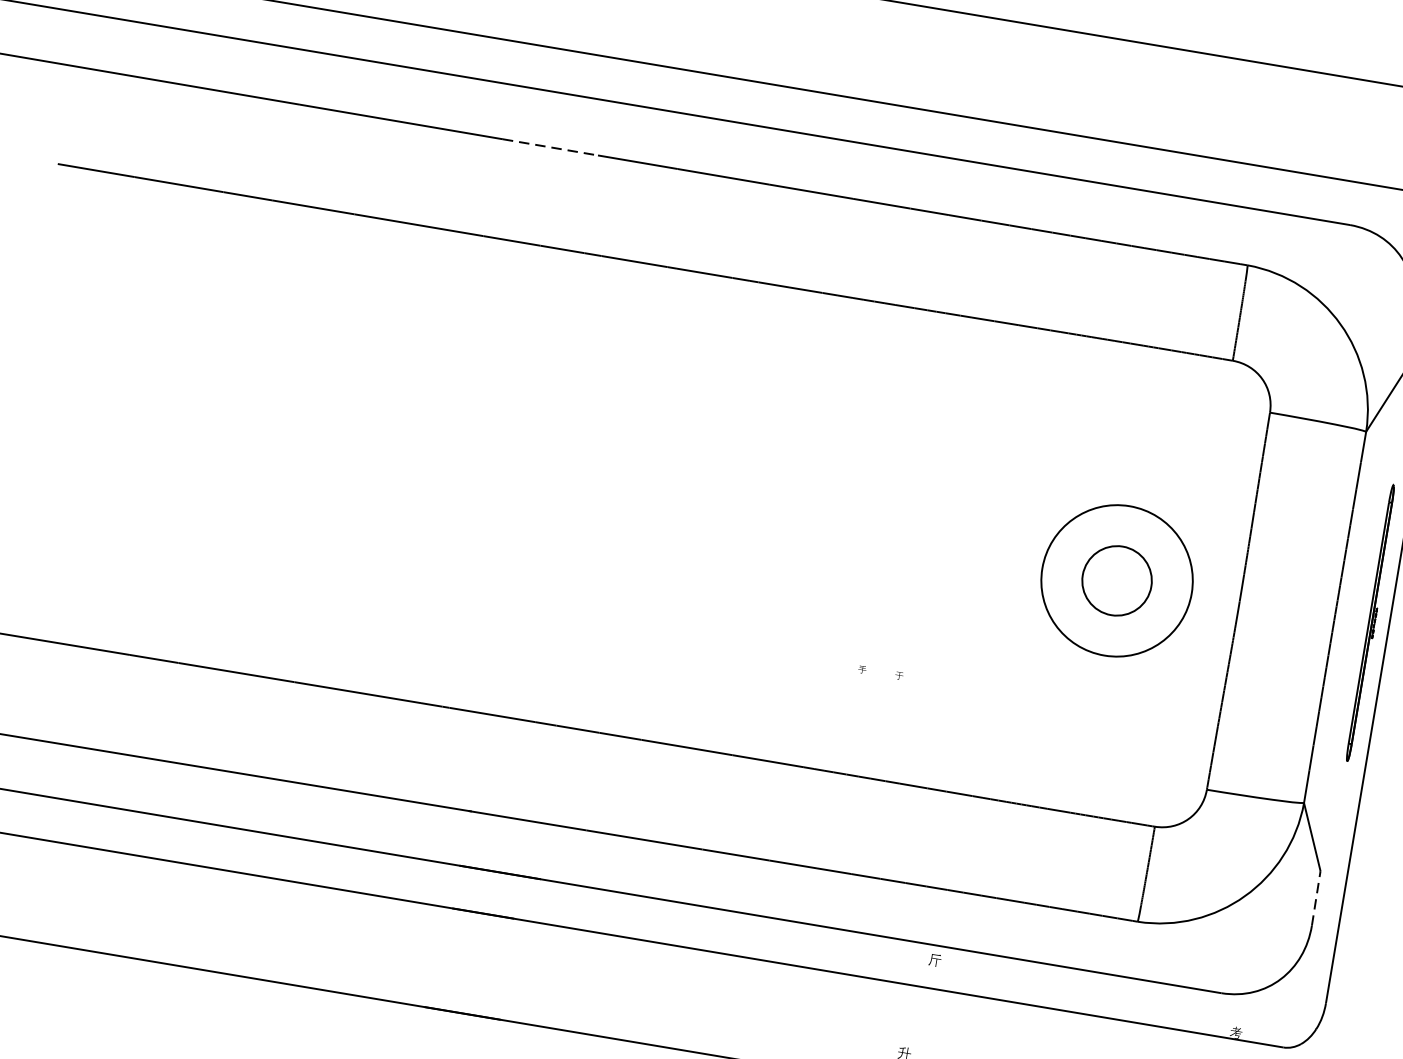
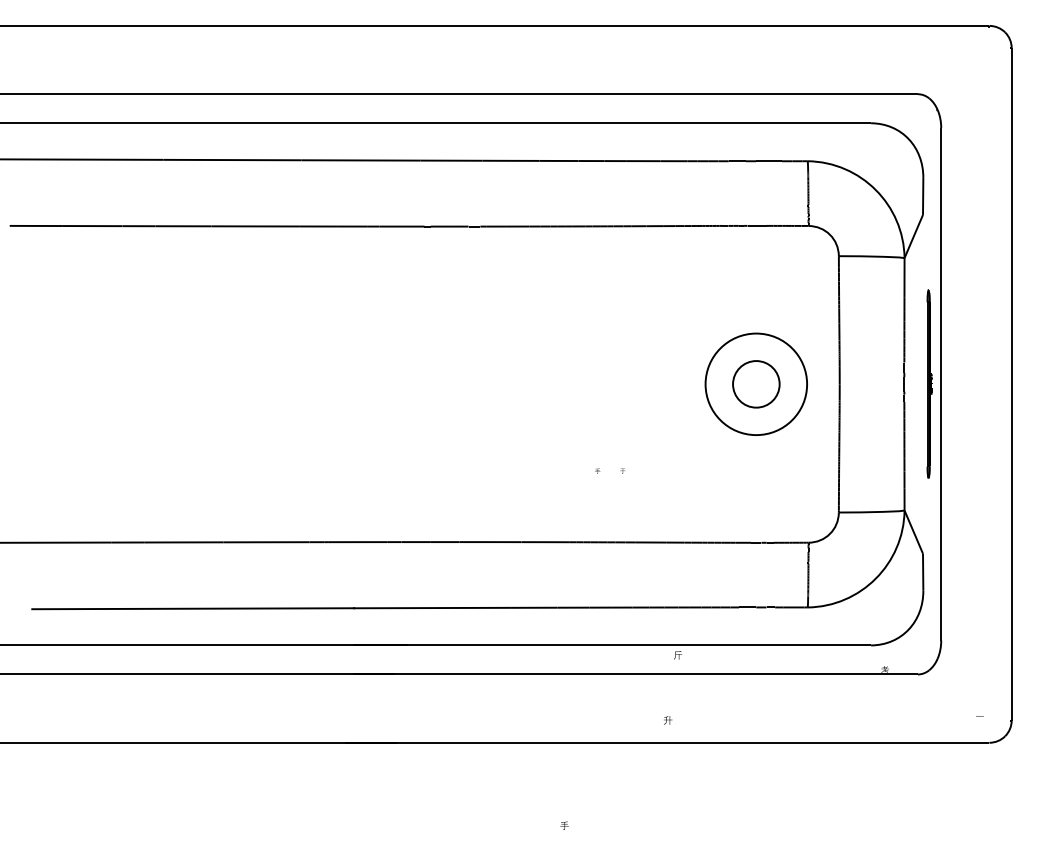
line: (551, 147) -> (334, 160), dashed -> solid
line: (1316, 898) -> (923, 572), dashed -> solid

